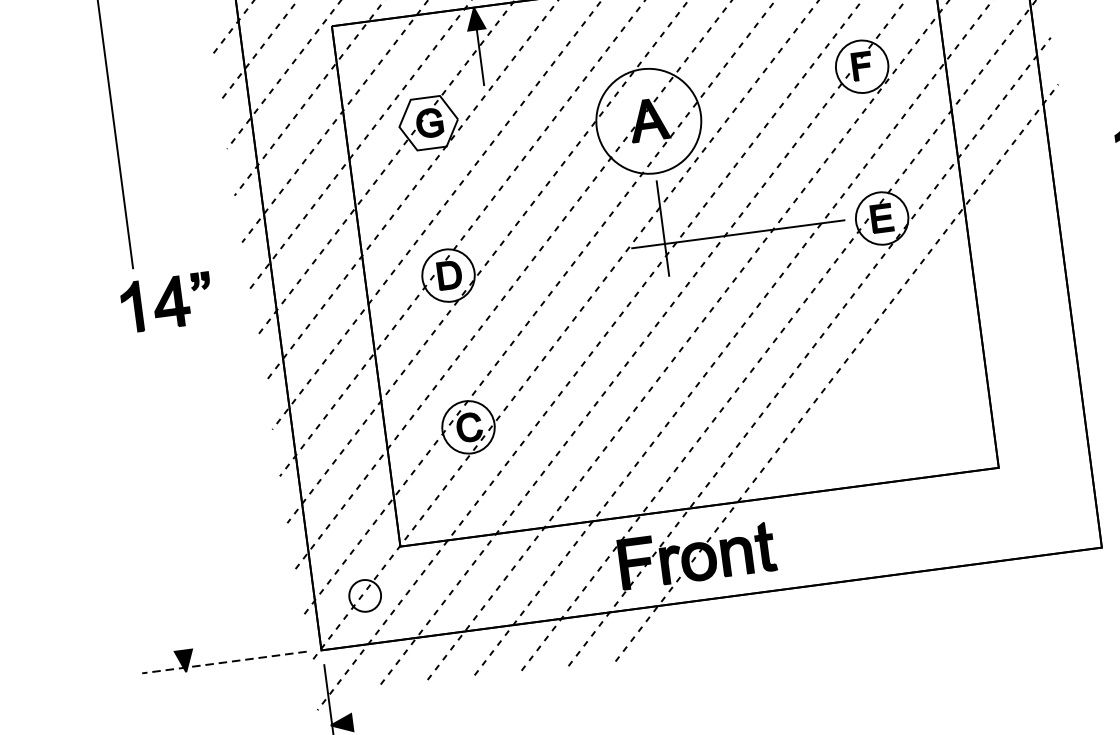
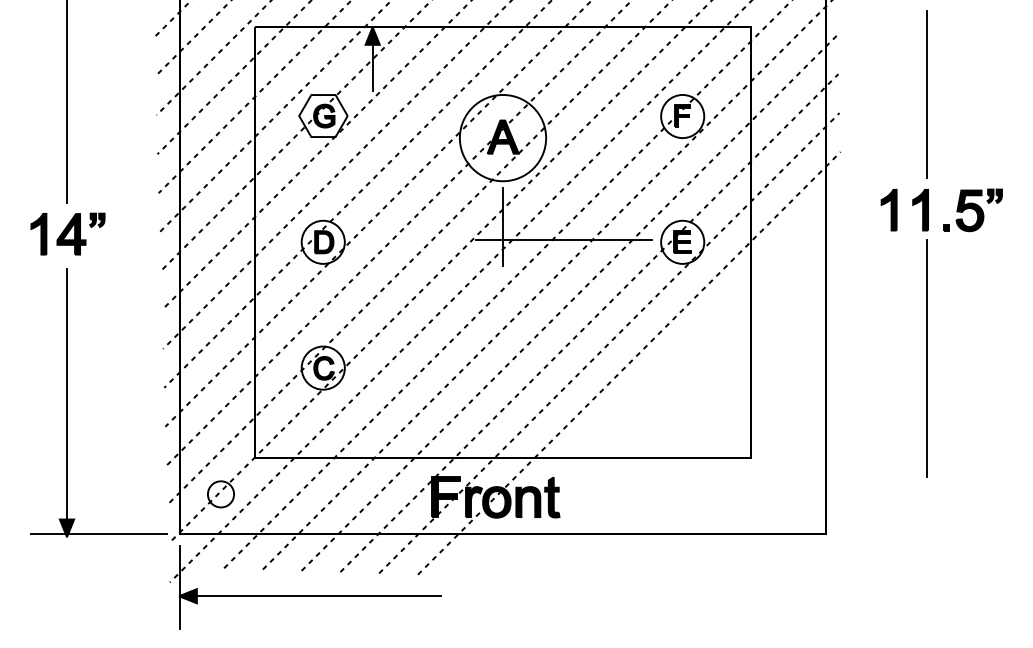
part: (166, 301) -> (67, 233), moved
line: (164, 499) -> (67, 394), added
line: (223, 662) -> (98, 533), dashed -> solid
line: (499, 703) -> (318, 596), added

